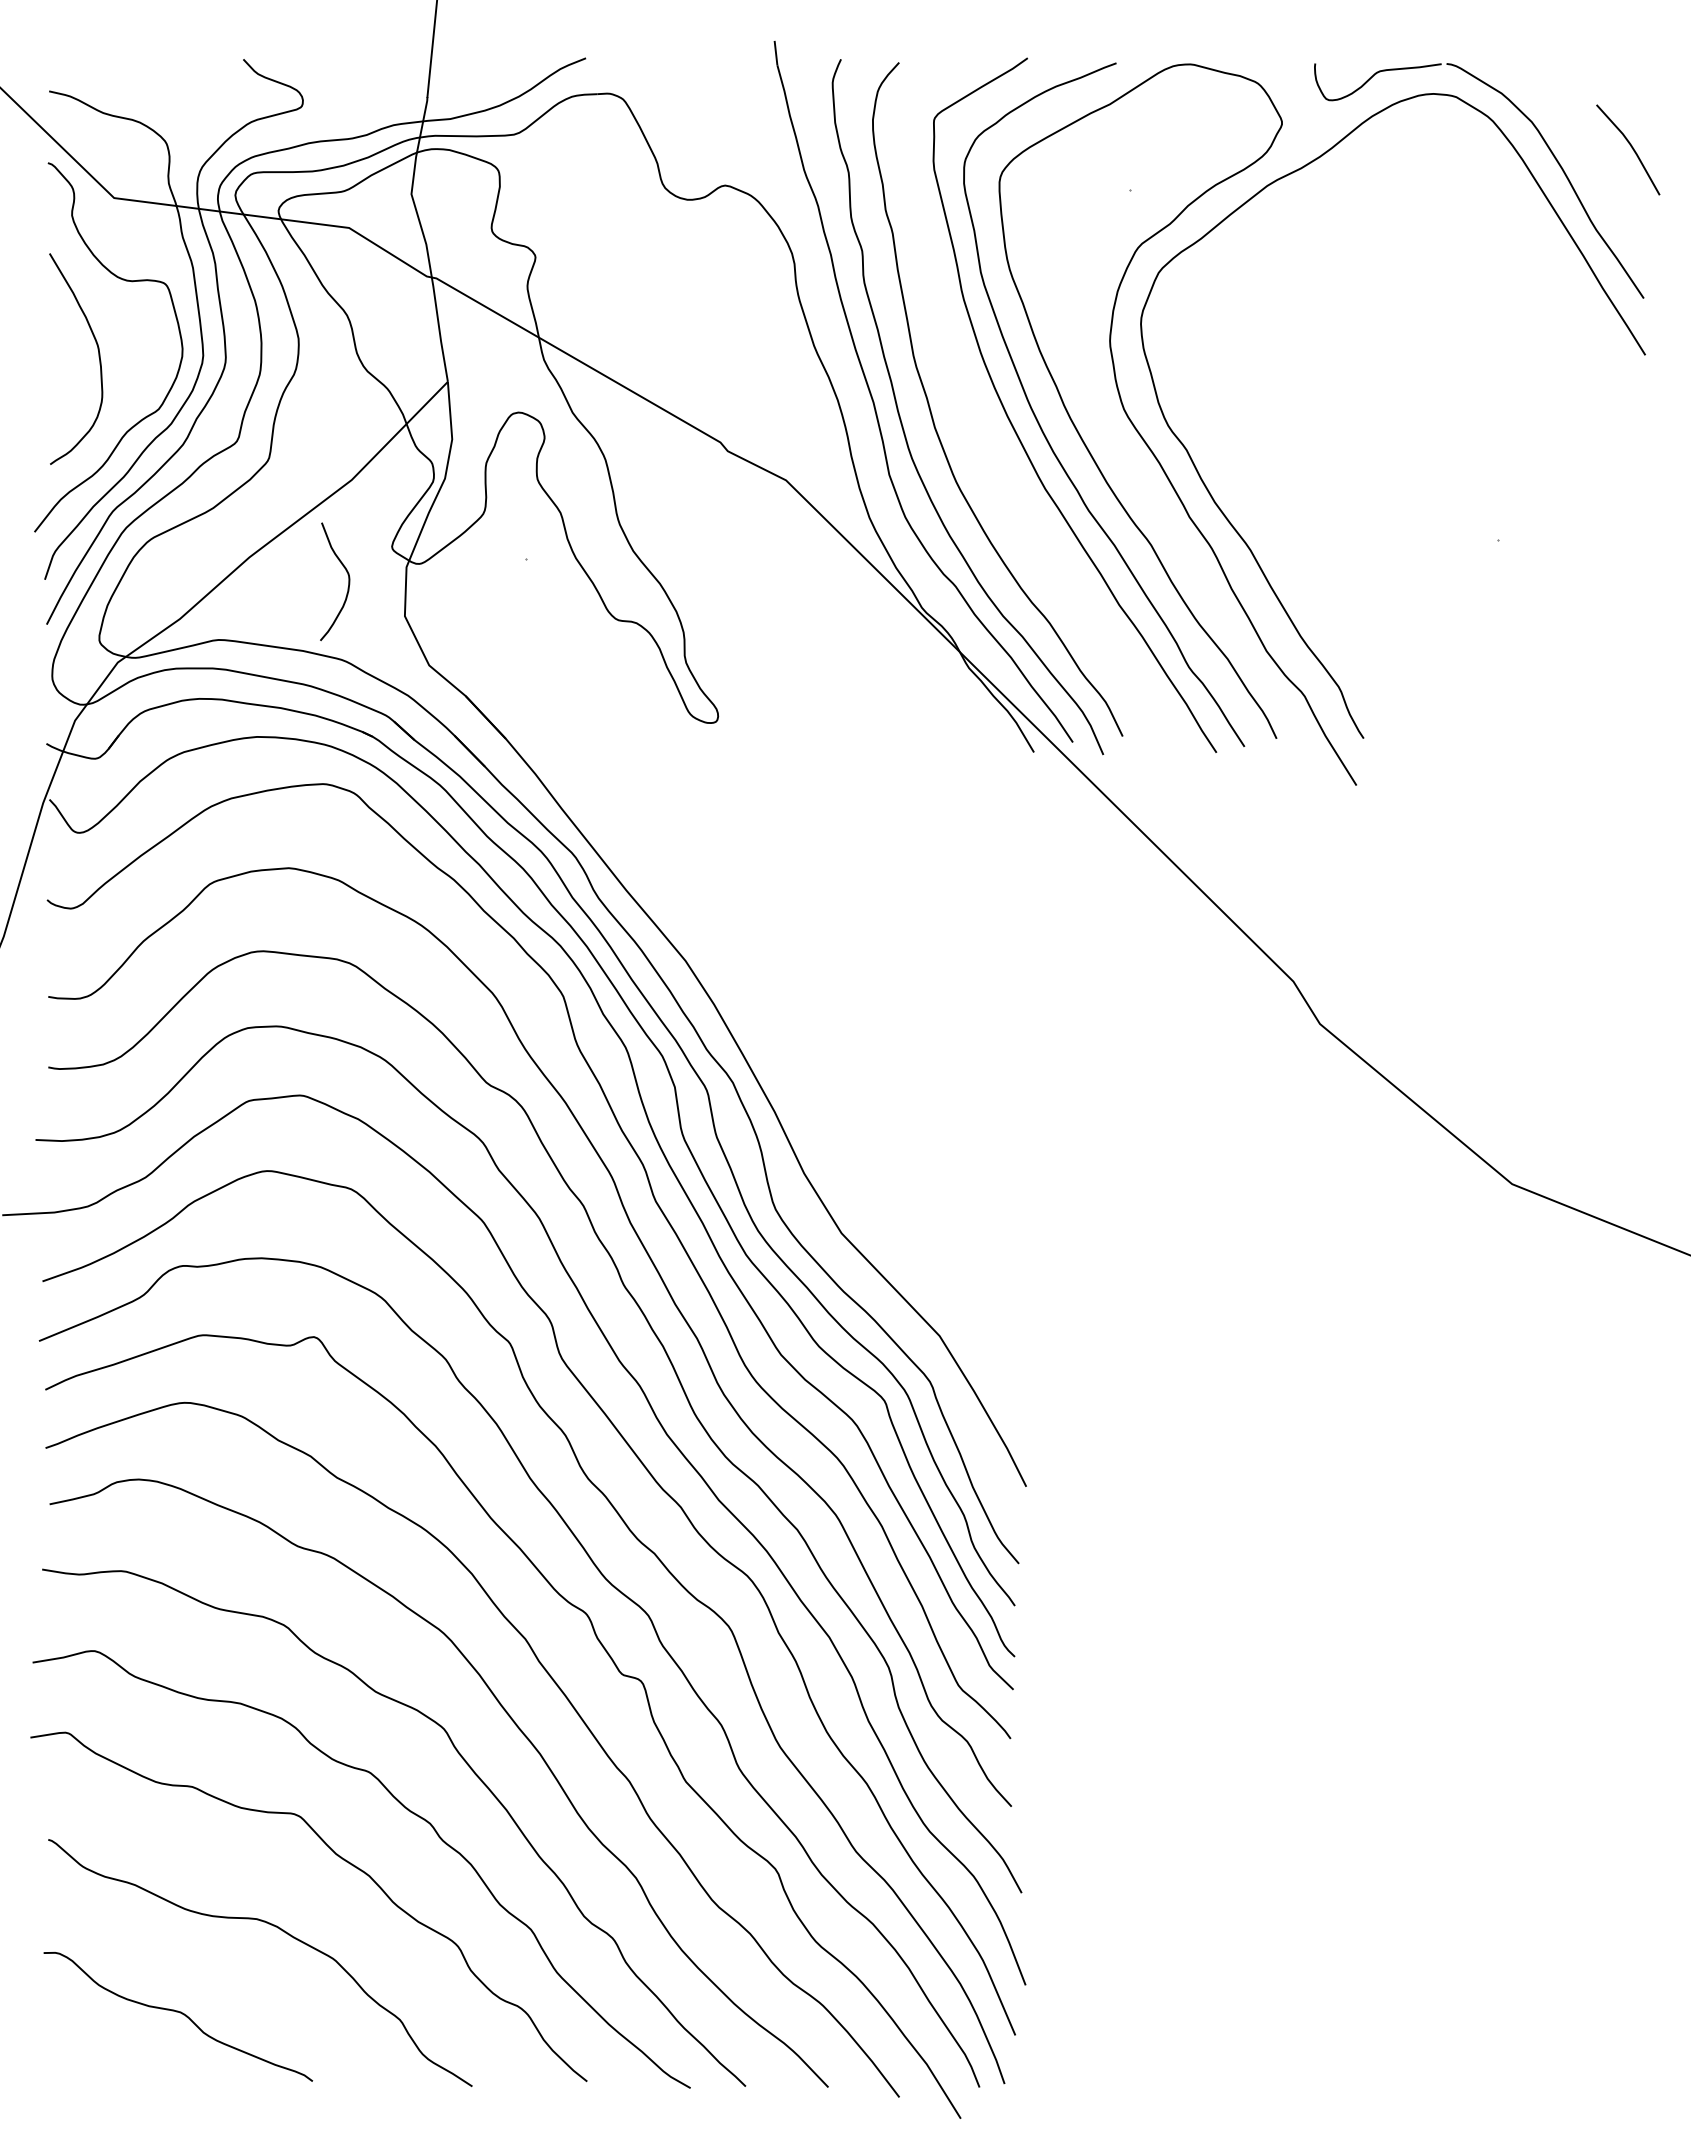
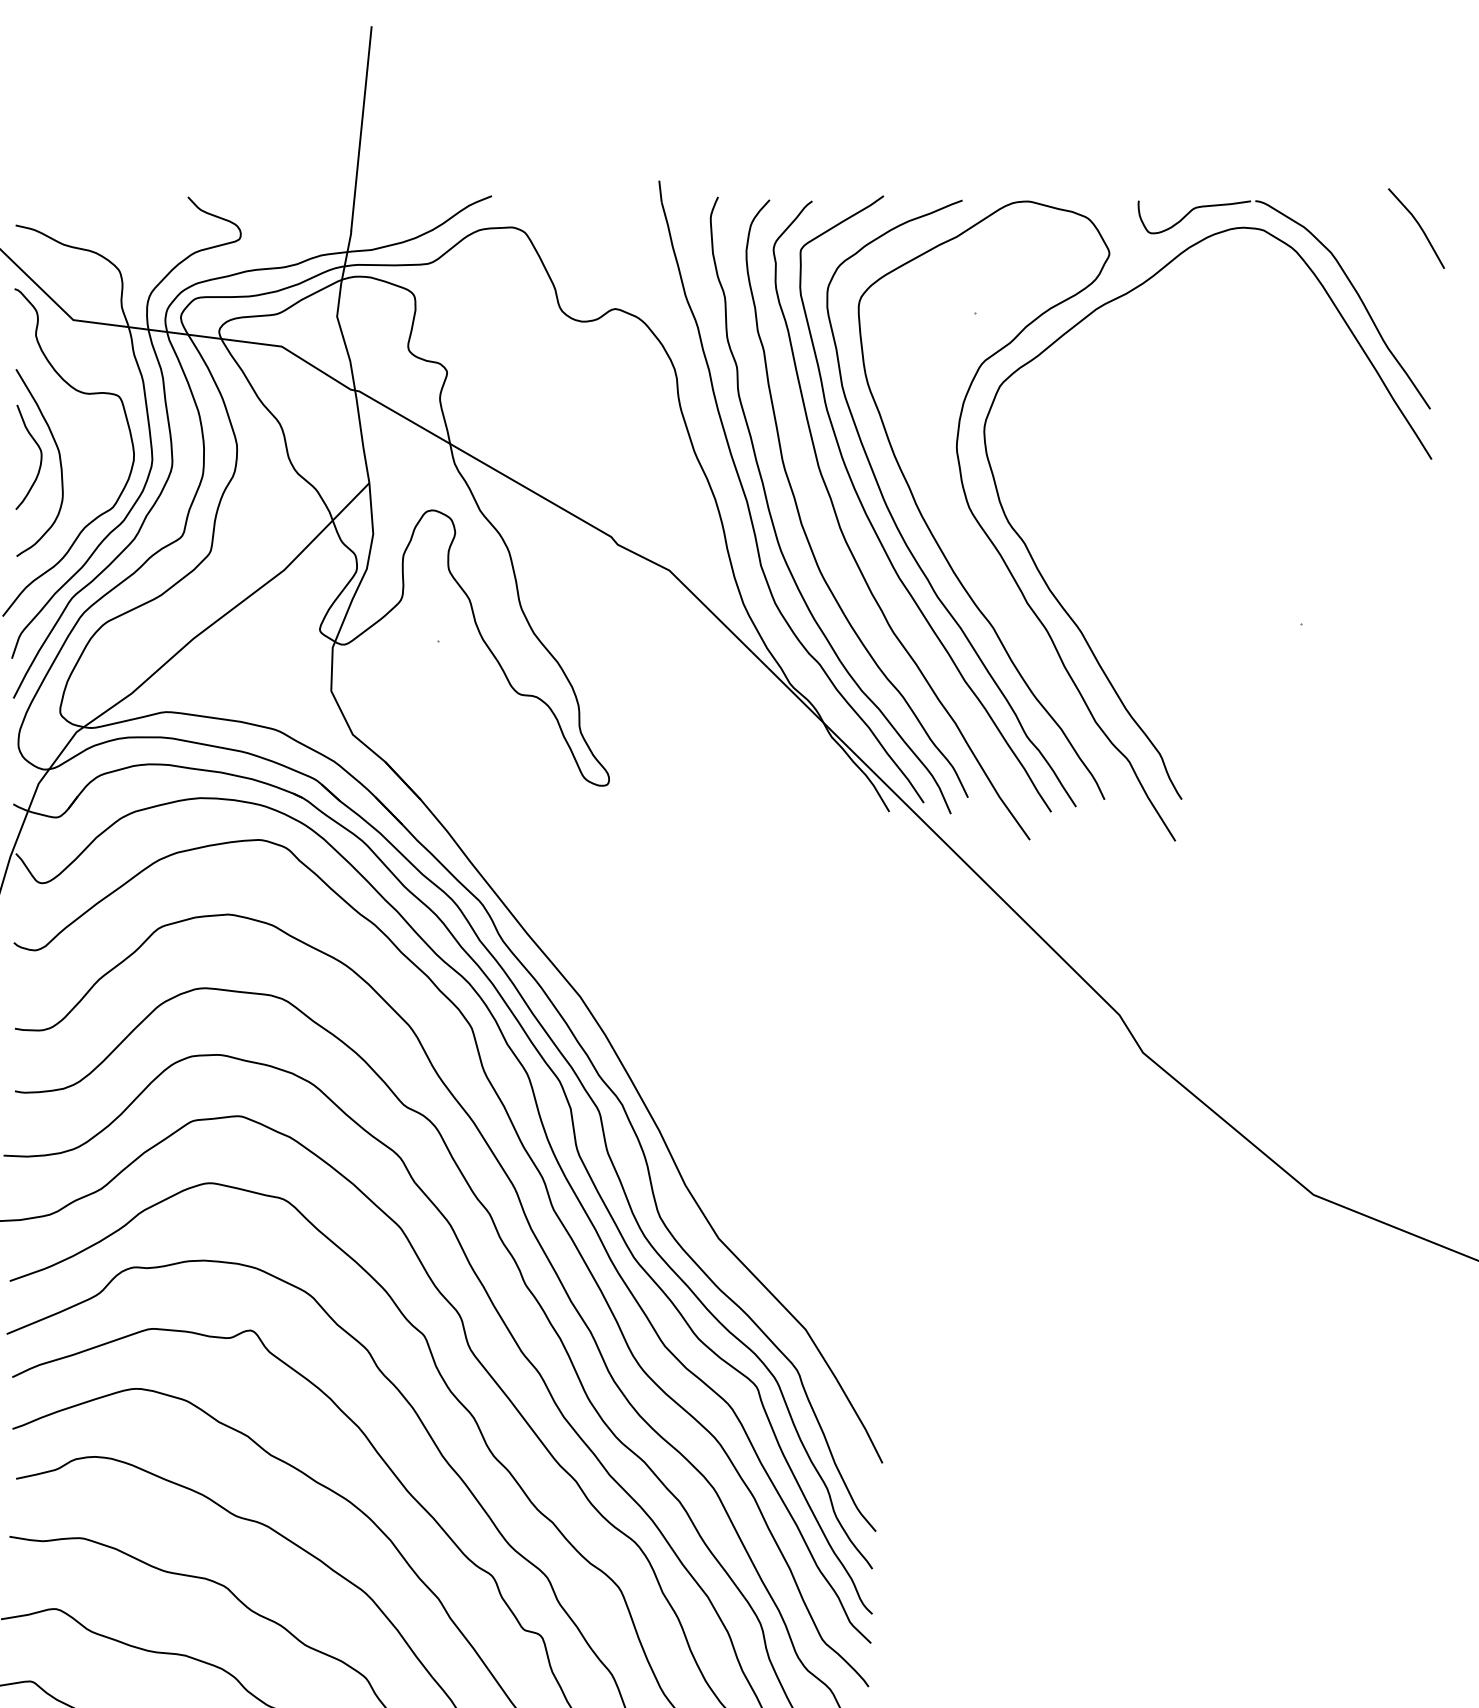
line: (1631, 148) -> (1419, 227), moved
curve: (988, 452) -> (848, 545), added
curve: (348, 581) -> (40, 457), moved

